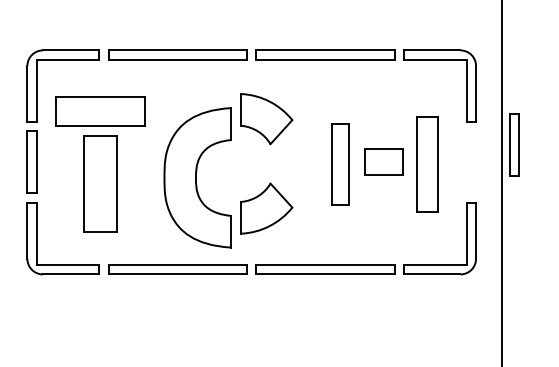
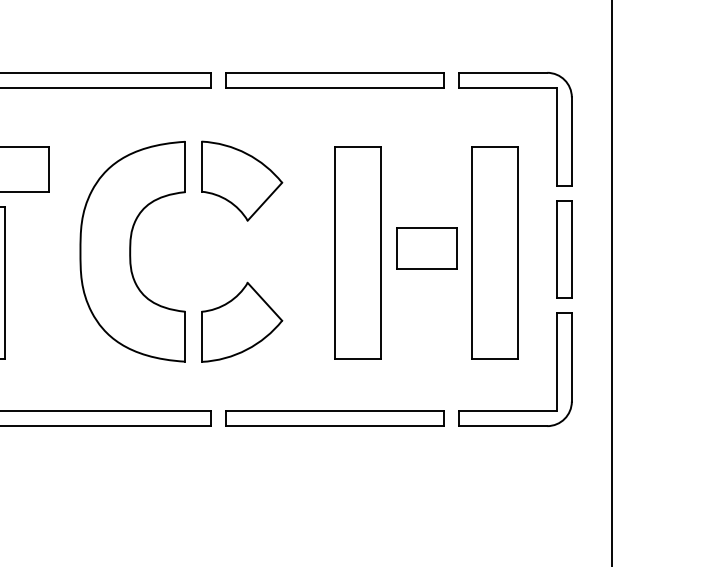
part: (514, 144) -> (564, 248), moved
part: (340, 164) -> (358, 252), size x1.67
part: (427, 164) -> (495, 252), size x1.43
part: (197, 177) -> (132, 251), moved

